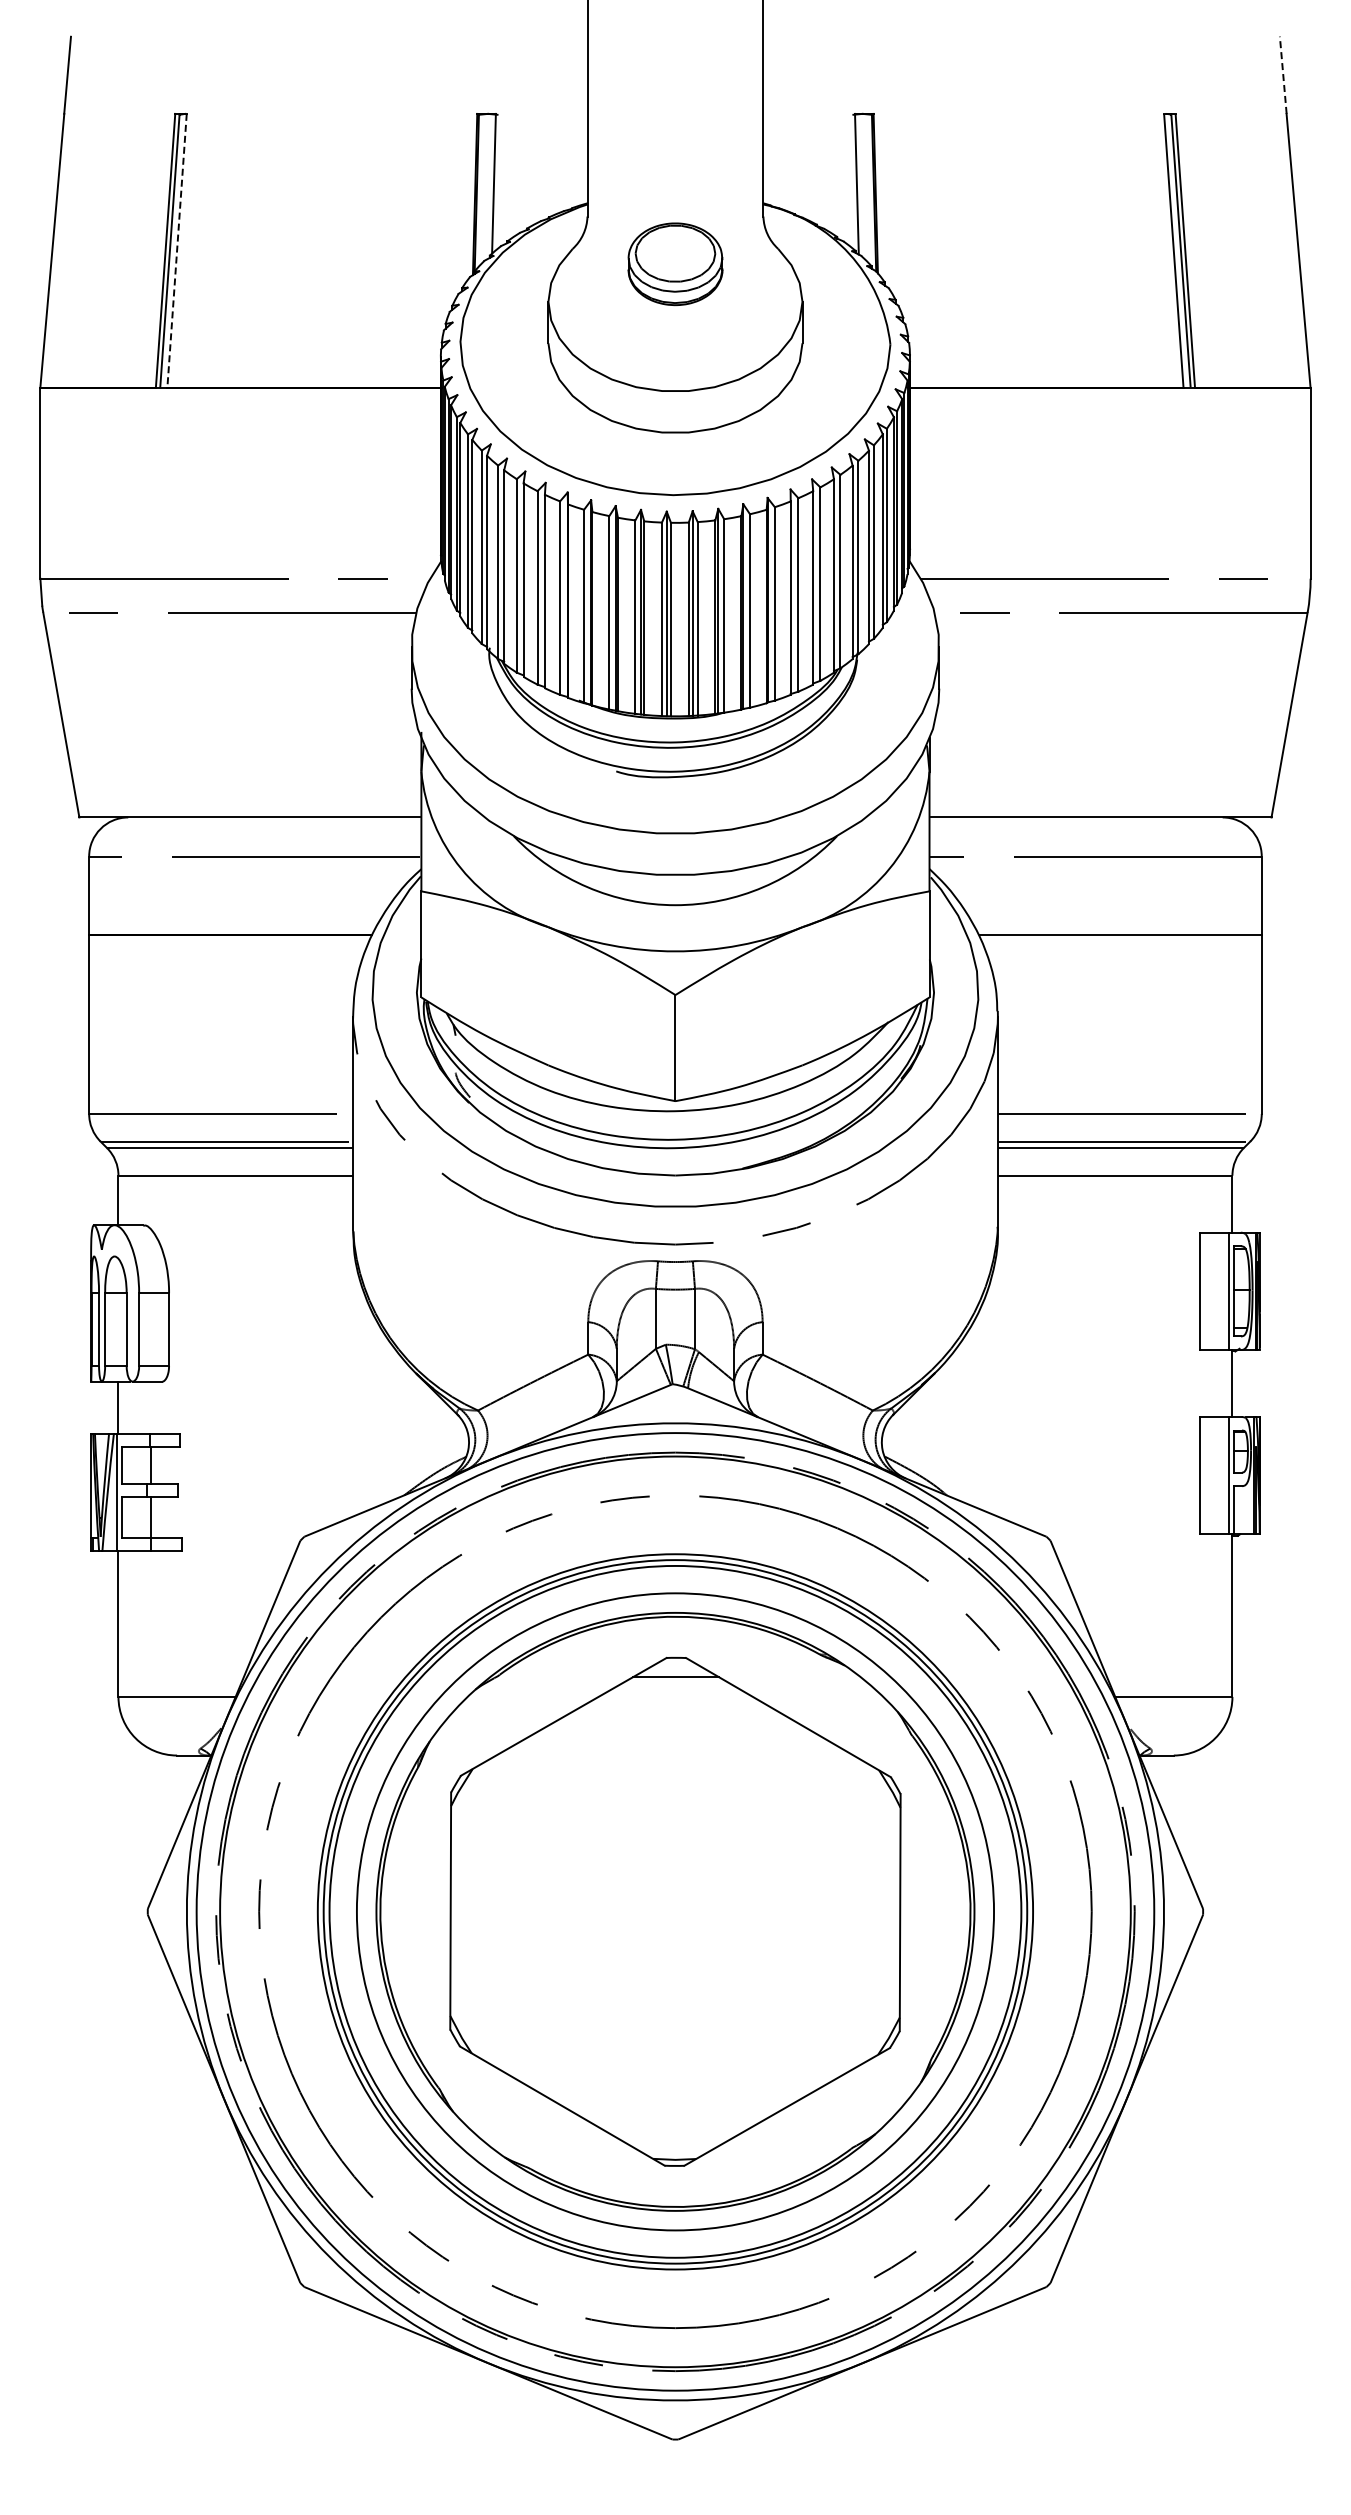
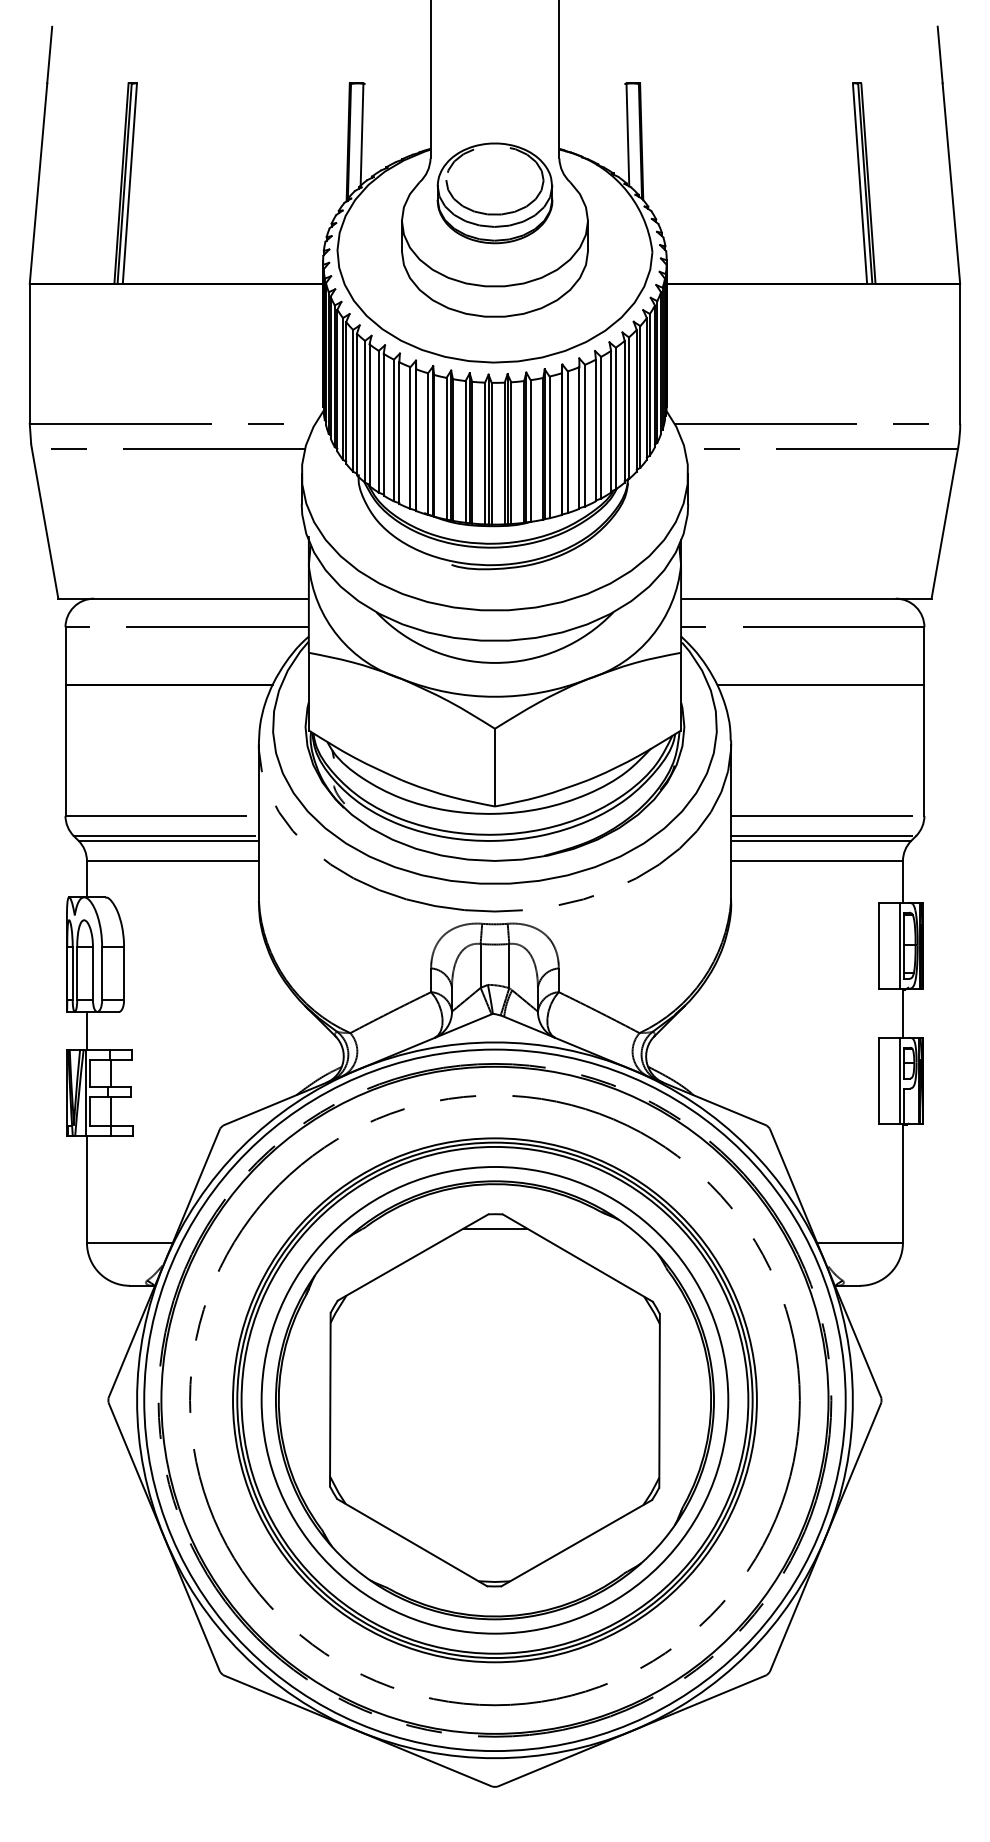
line: (1283, 75) -> (940, 55), dashed -> solid
line: (177, 251) -> (130, 184), dashed -> solid
part: (675, 264) -> (495, 193), size x1.67

